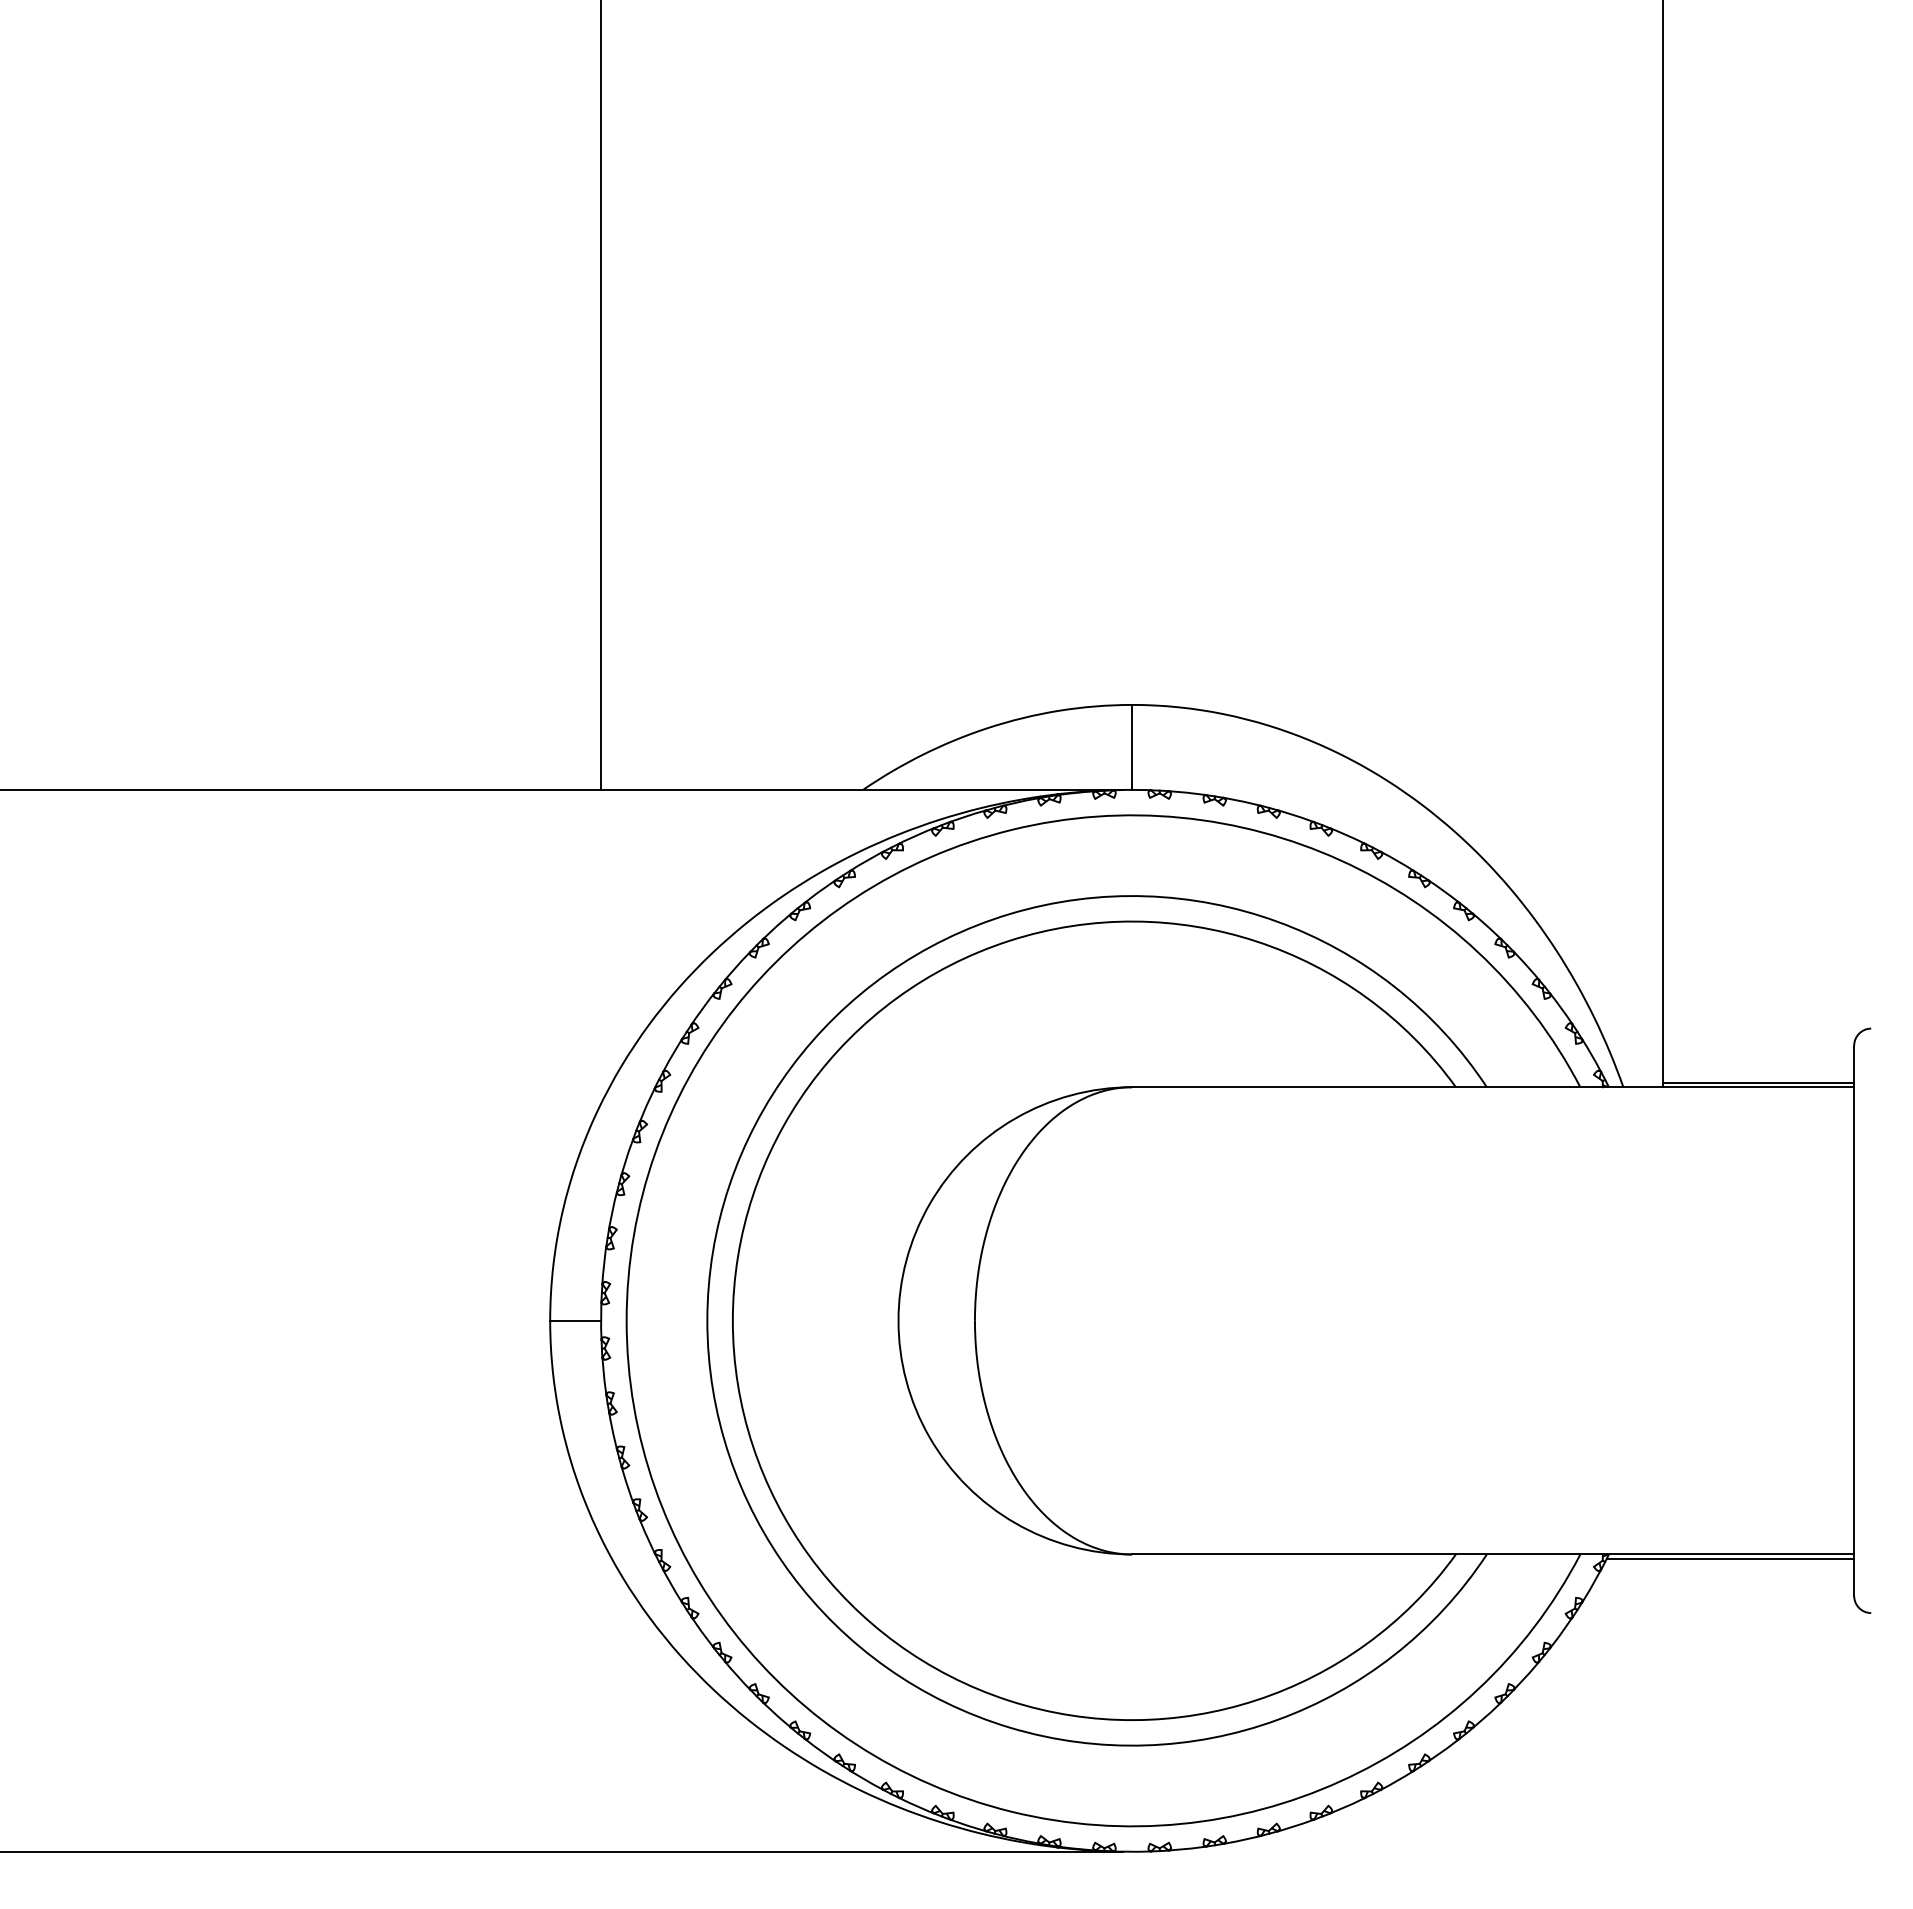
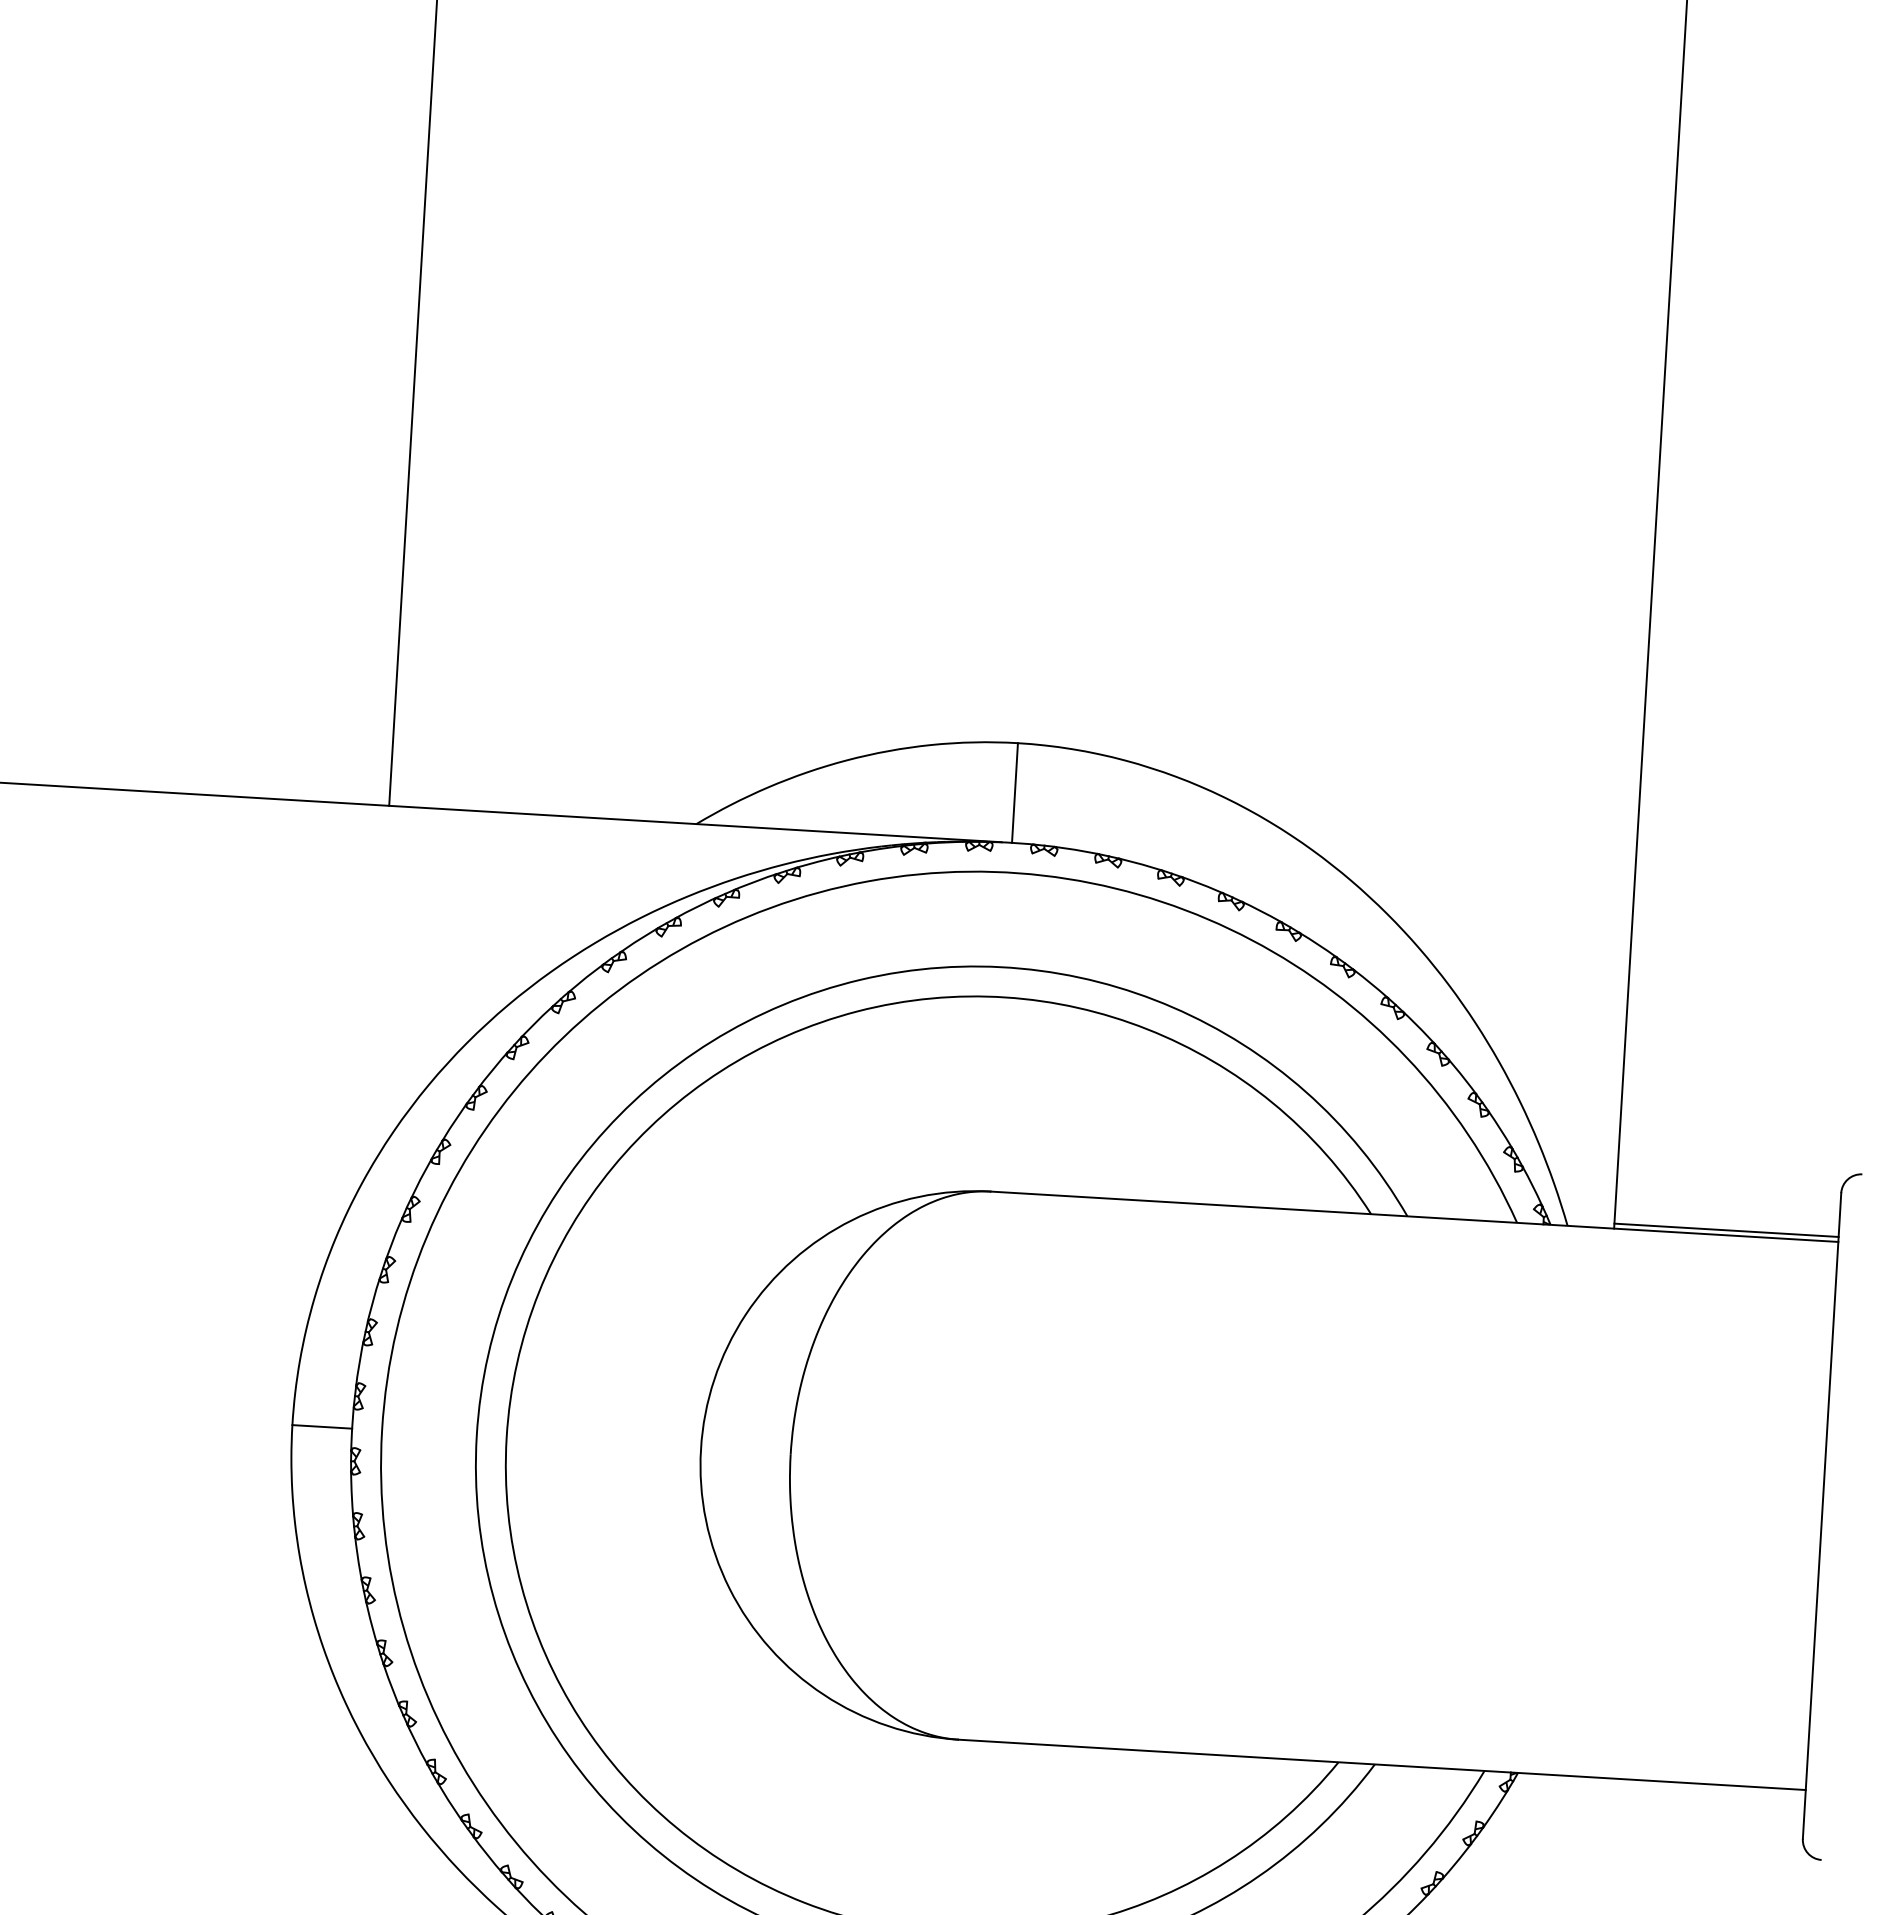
line: (1730, 1558) -> (1660, 1786), removed

